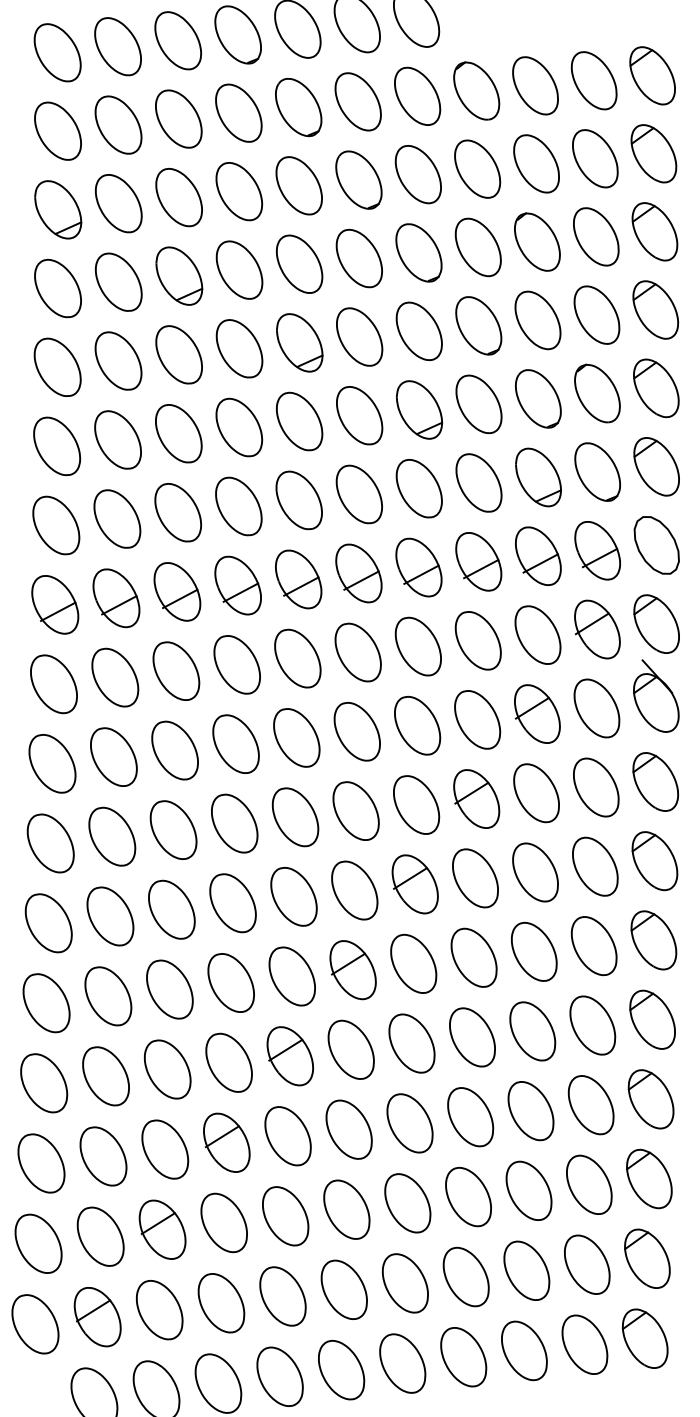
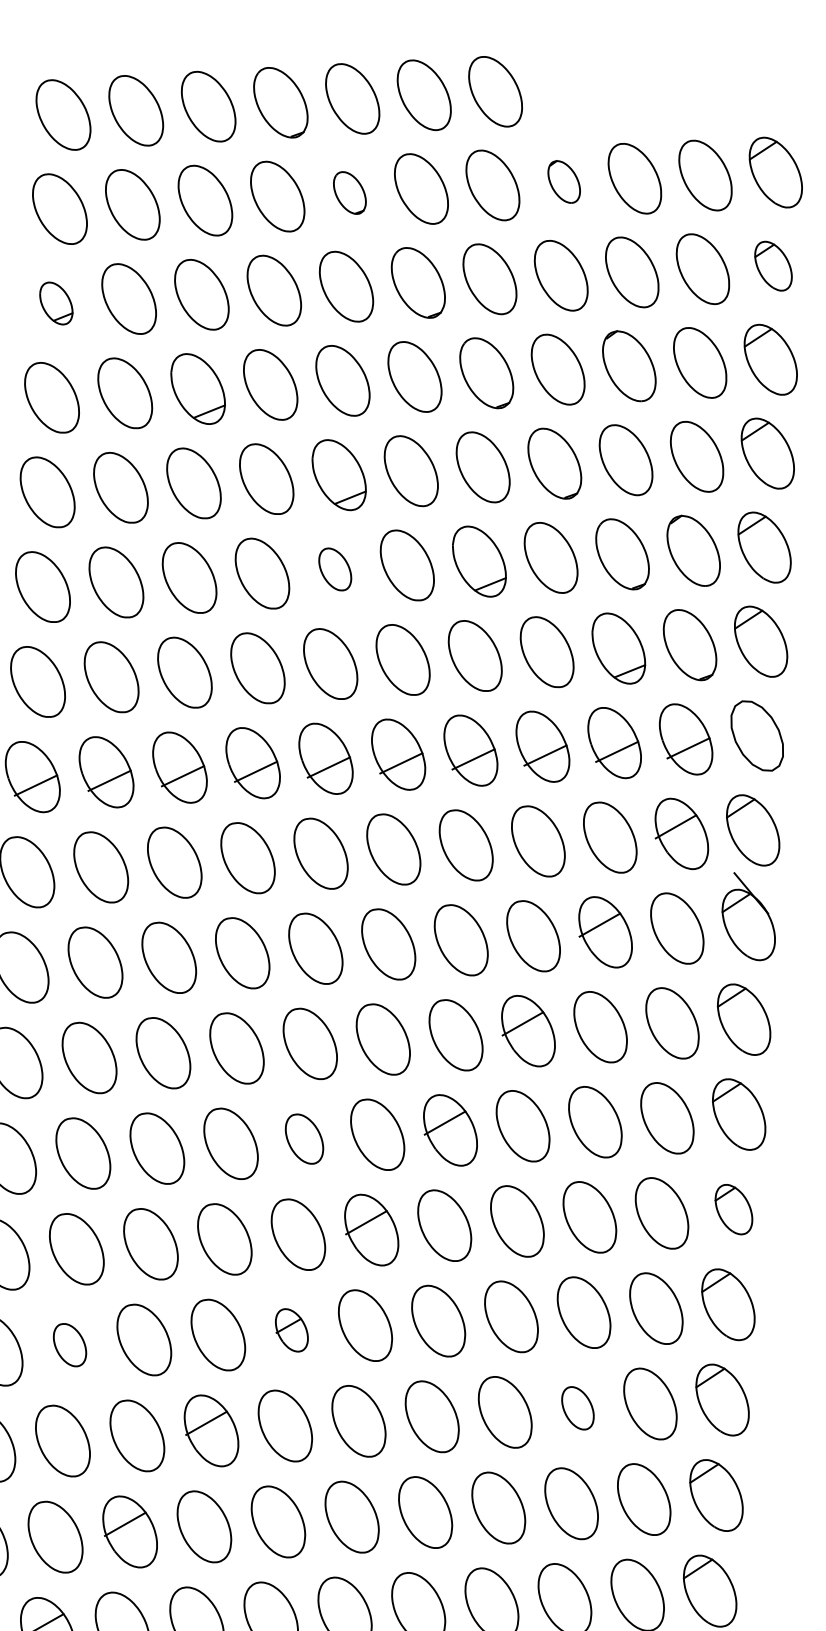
part: (476, 90) -> (563, 181), size x0.6
part: (298, 107) -> (349, 192), size x0.6
part: (653, 153) -> (773, 265), size x0.7
part: (58, 209) -> (56, 303), size x0.6
part: (299, 421) -> (334, 569), size x0.6
part: (293, 896) -> (303, 1138), size x0.7
part: (653, 940) -> (733, 1209), size x0.7
part: (289, 1056) -> (291, 1330), size x0.6
part: (105, 1076) -> (69, 1345), size x0.6
part: (530, 1111) -> (577, 1408), size x0.6

